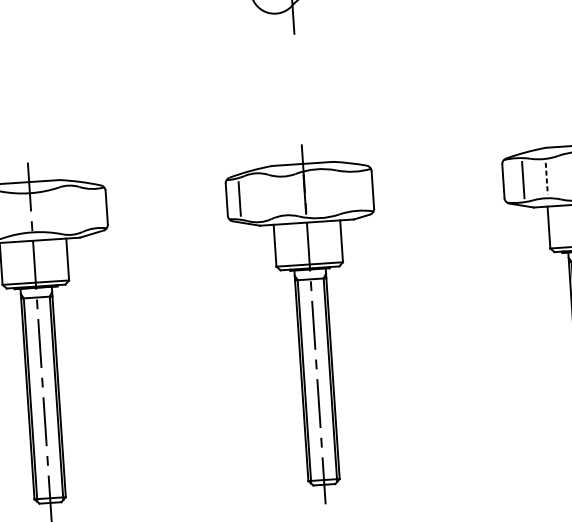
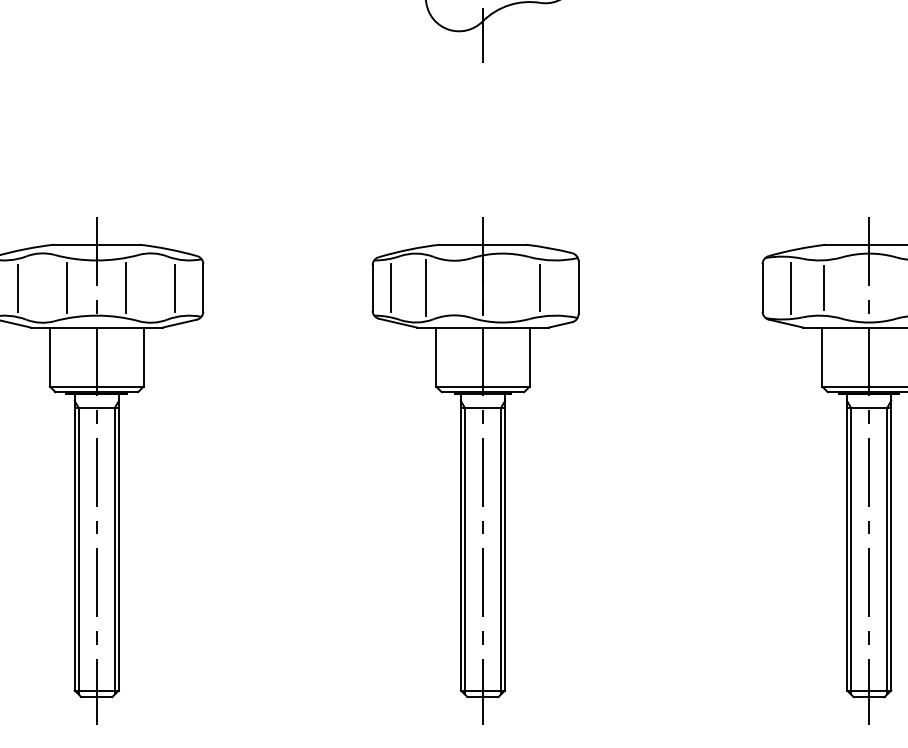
line: (546, 178) -> (823, 288), dashed -> solid
line: (345, 191) -> (540, 287), added
line: (265, 196) -> (426, 287), added
line: (86, 208) -> (175, 287), added
line: (52, 211) -> (126, 287), added
line: (10, 213) -> (67, 287), added

